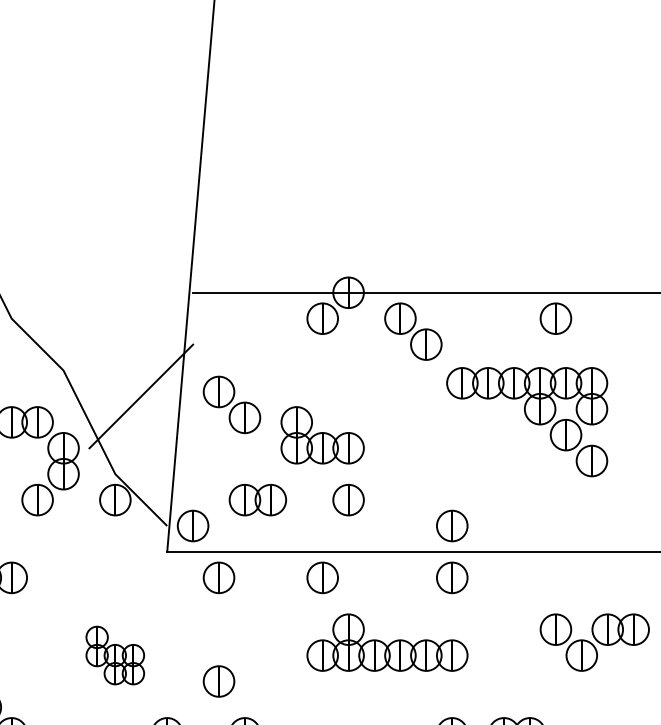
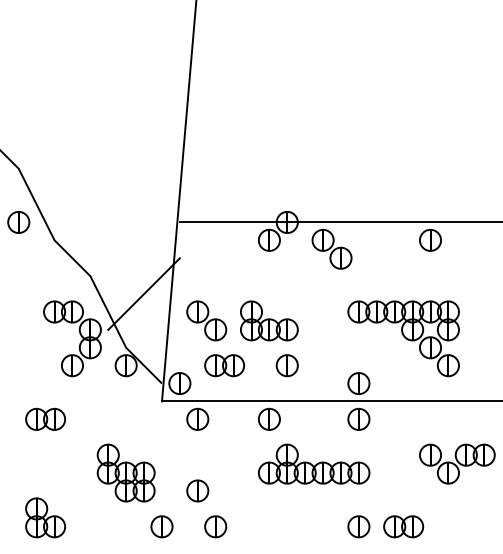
part: (231, 404) -> (206, 320), moved
part: (526, 421) -> (403, 338), moved
part: (114, 654) -> (125, 472), size x1.43

